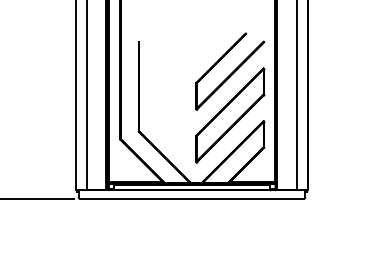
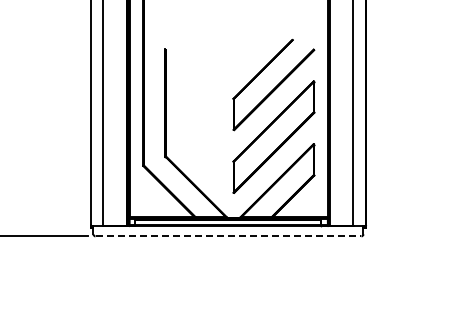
line: (192, 198) -> (228, 236), solid -> dashed

